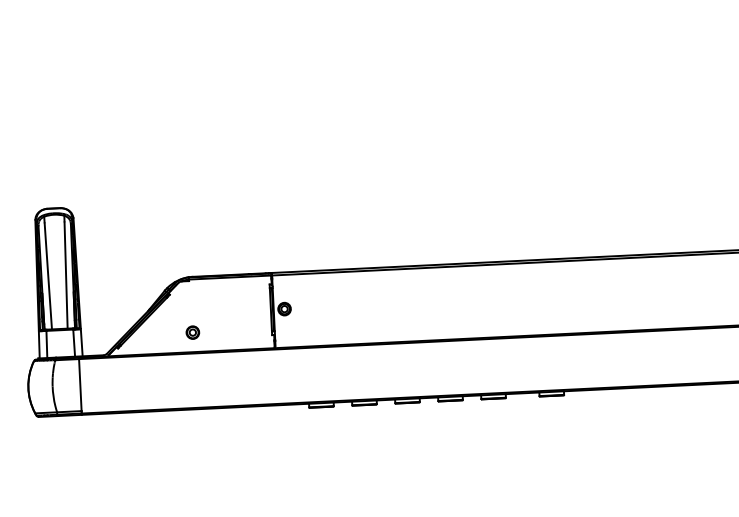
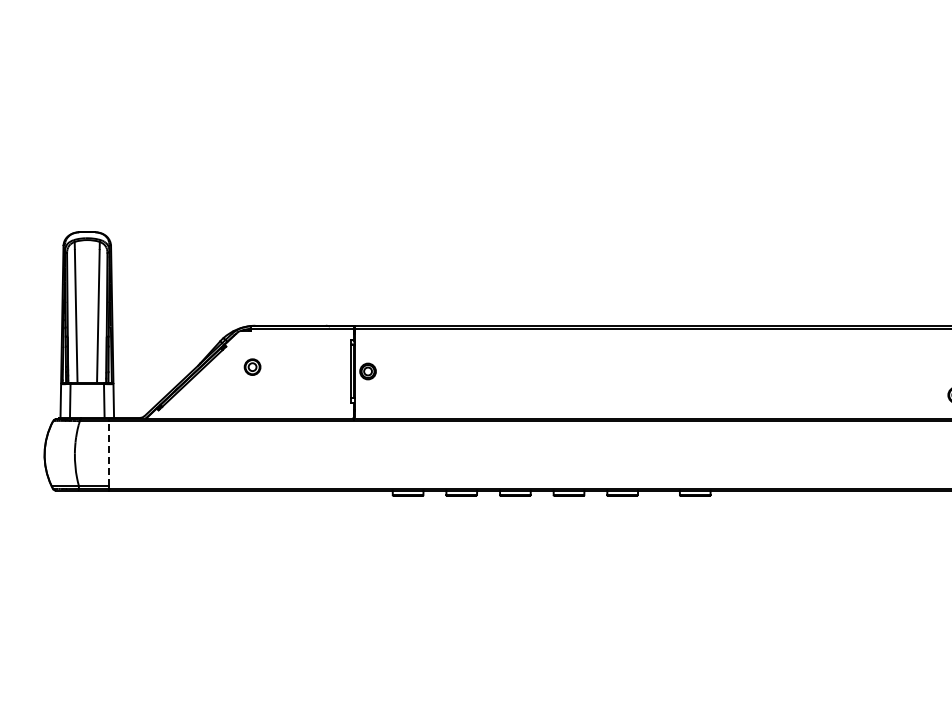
part: (192, 332) -> (252, 366), moved
line: (80, 385) -> (109, 453), solid -> dashed

